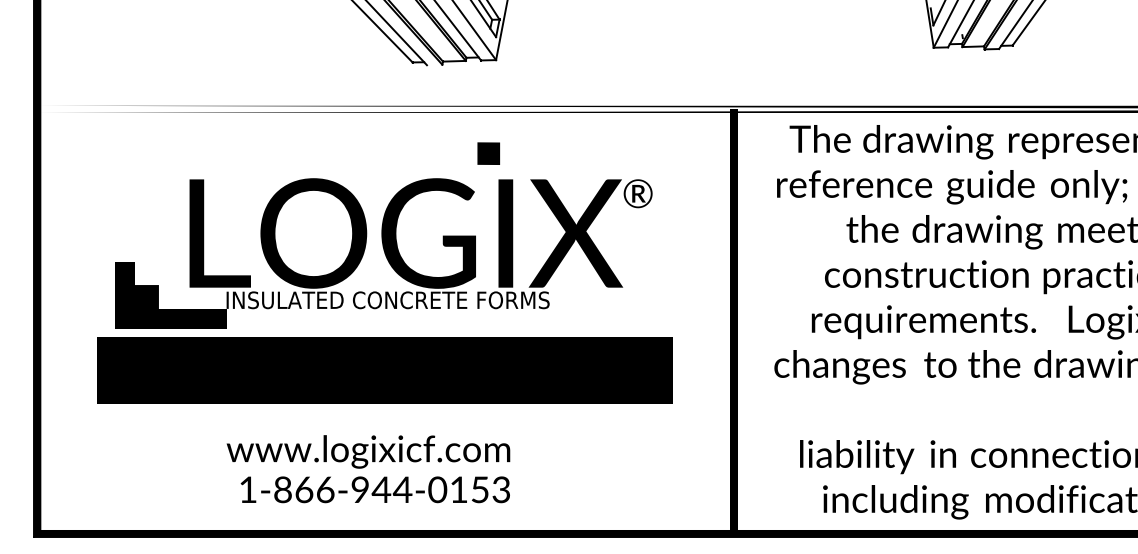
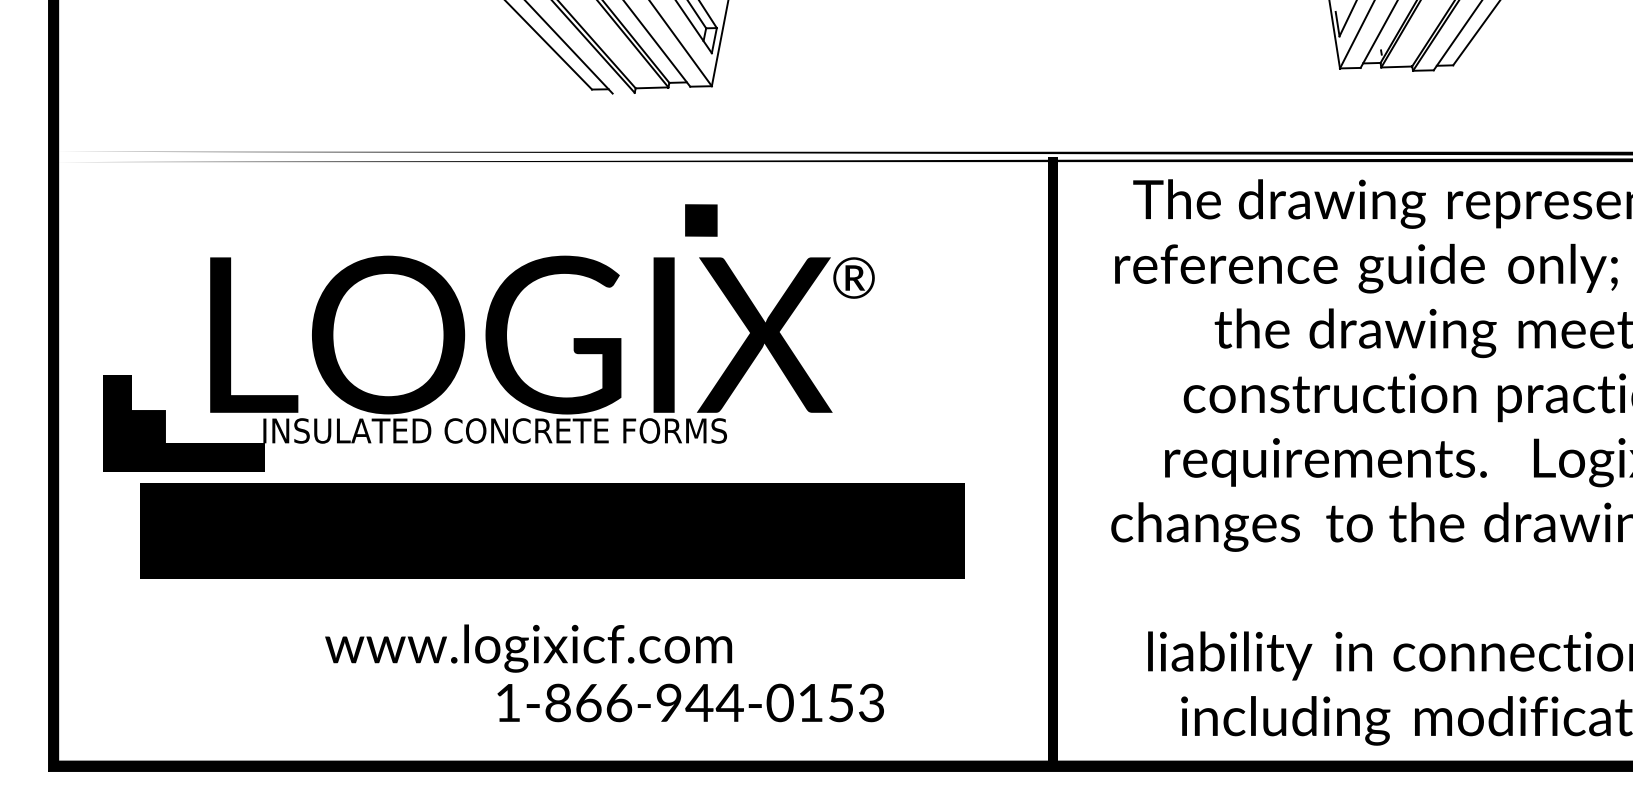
part: (383, 253) -> (488, 363), moved
text: (374, 489) -> (689, 702), moved

